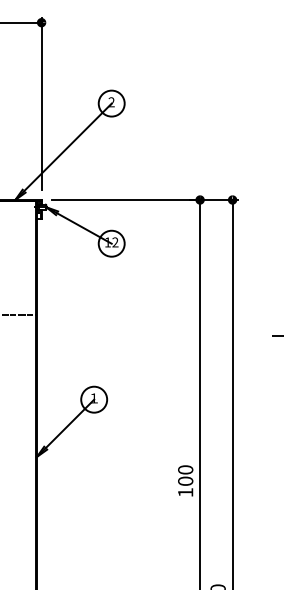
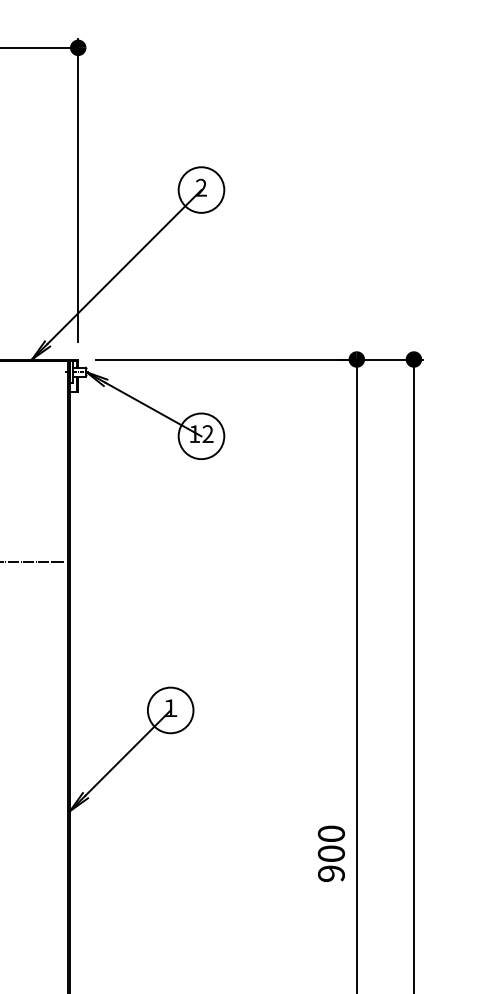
text: (185, 492) -> (331, 873), 100 -> 900

